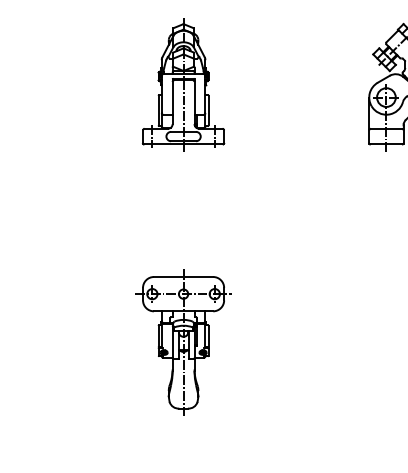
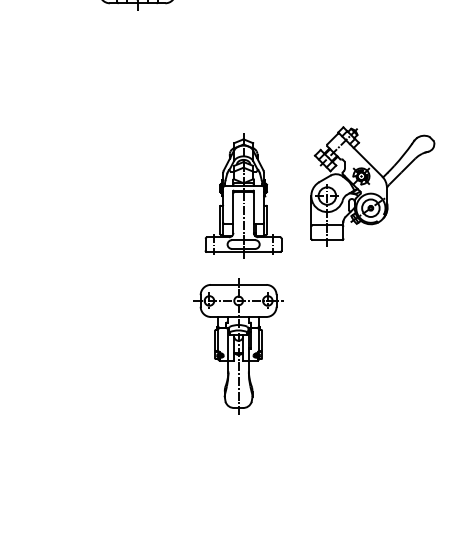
part: (183, 84) -> (243, 195), moved
part: (183, 342) -> (238, 346), moved

